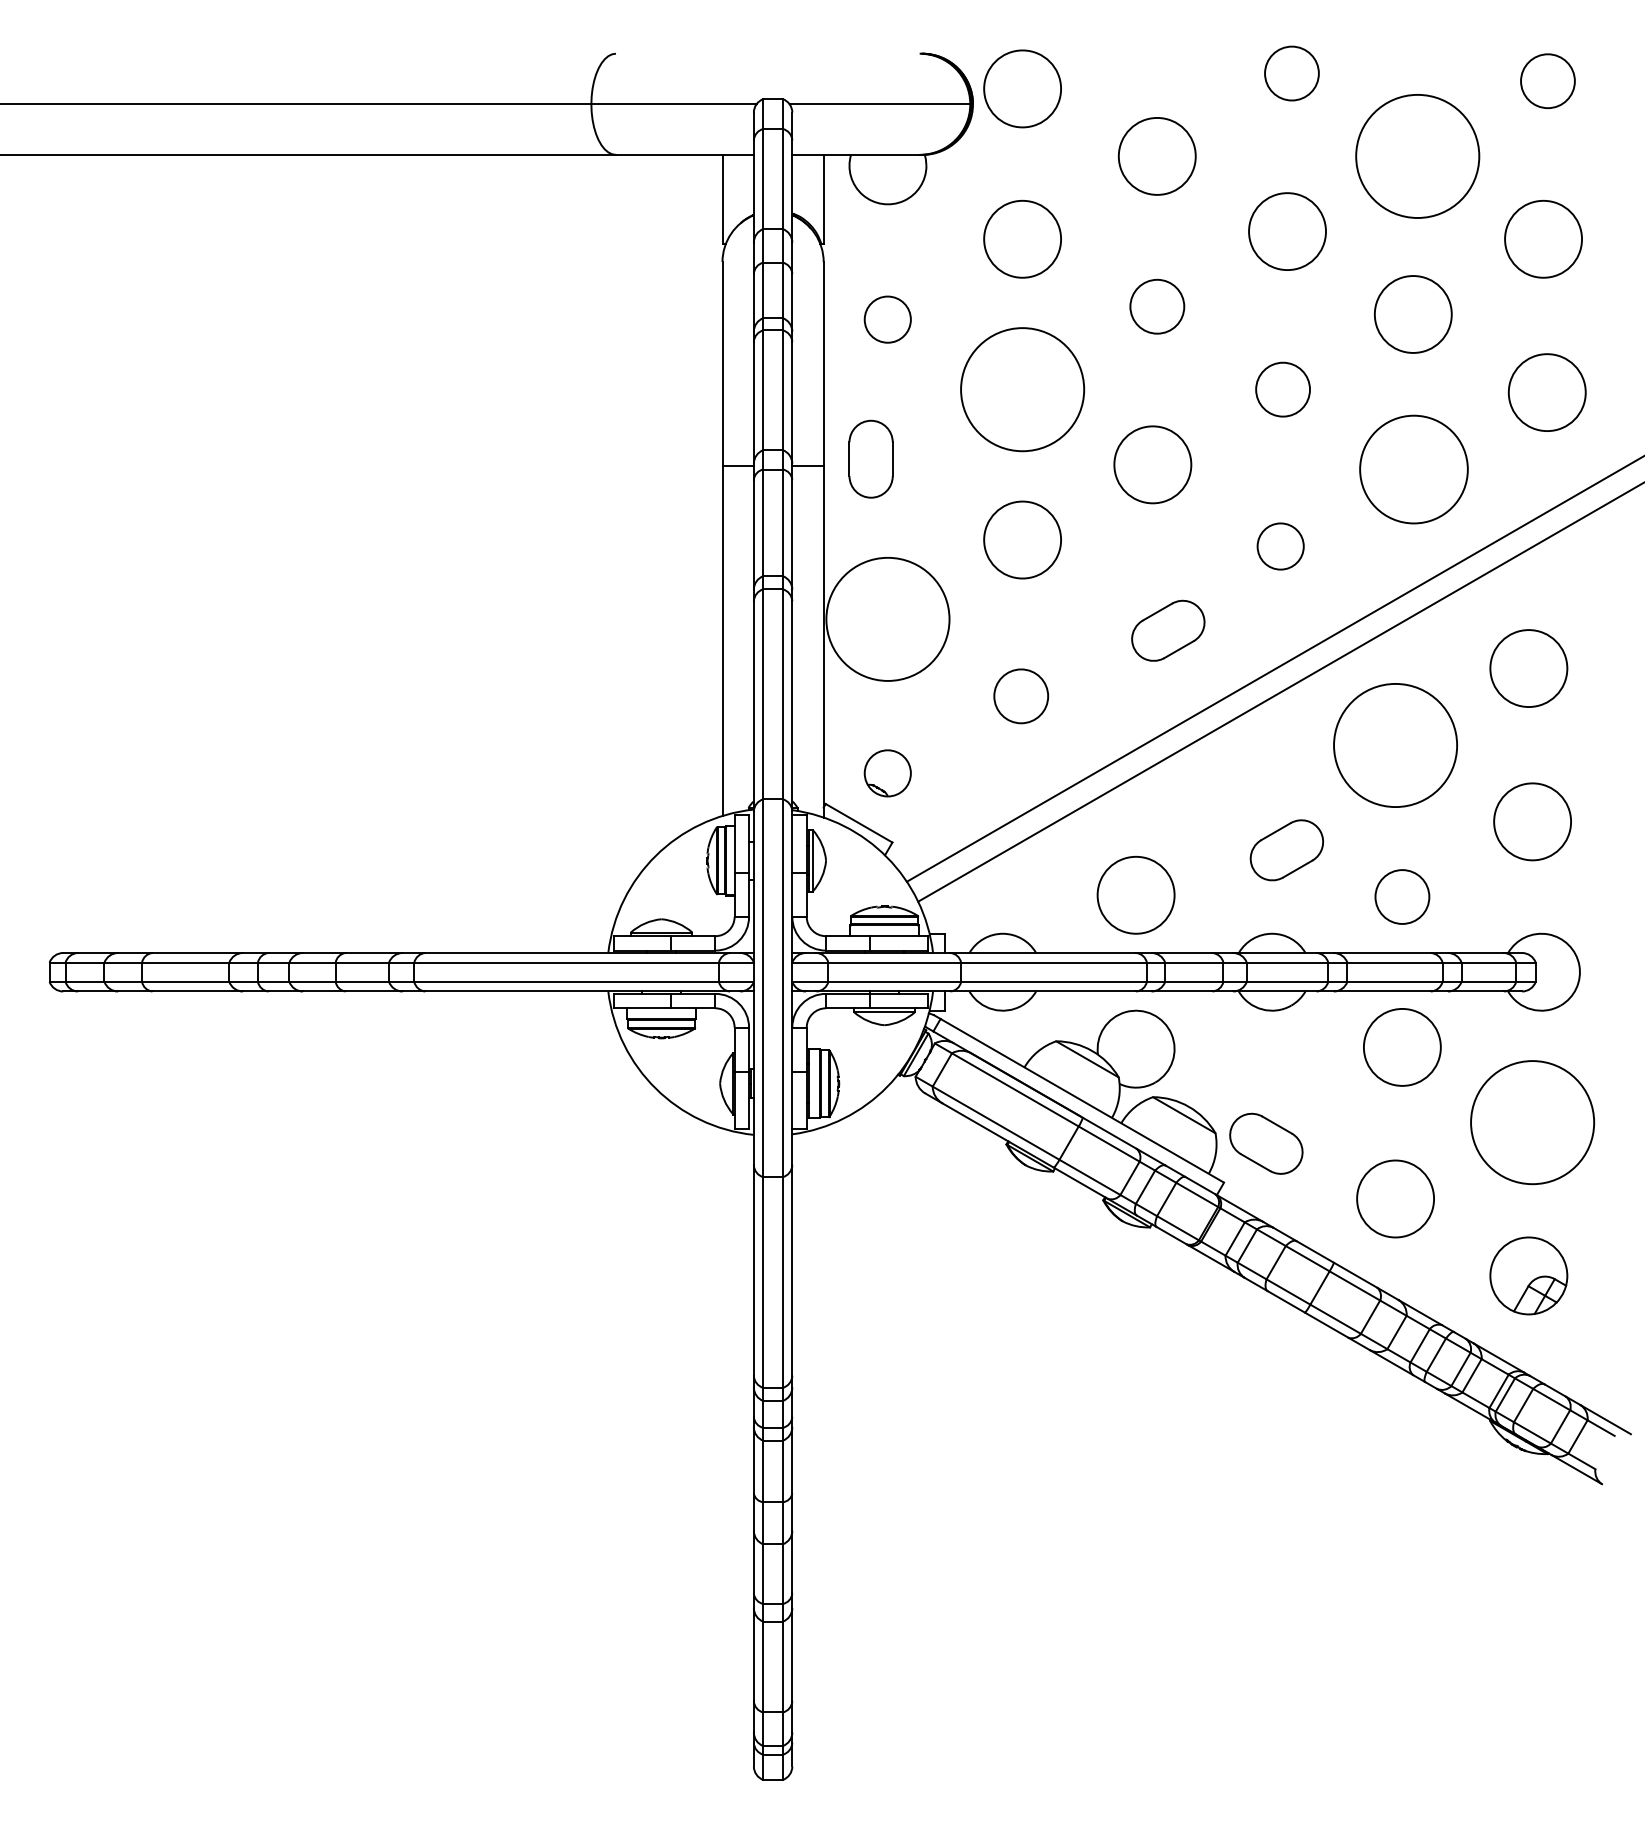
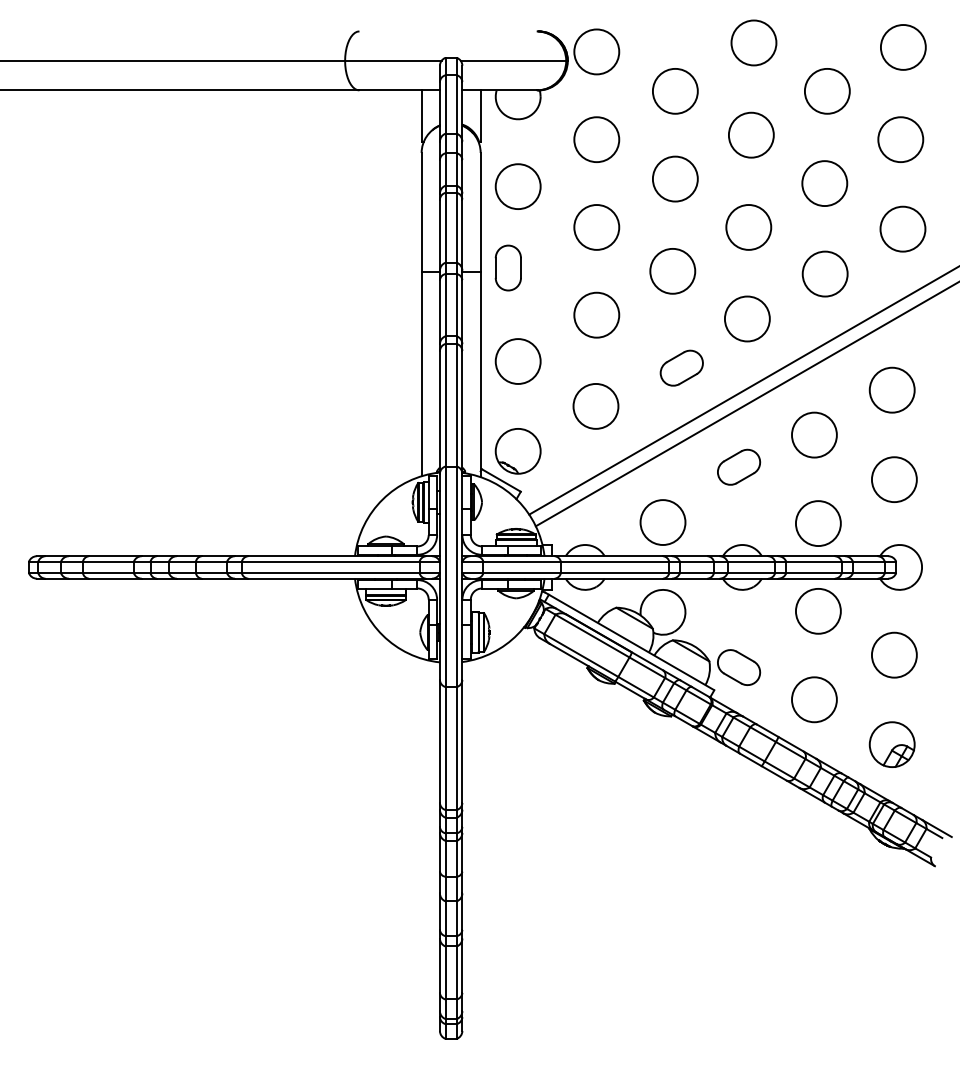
circle: (1291, 72) -> (753, 42), size x1.43
circle: (1546, 81) -> (902, 47), size x1.43
circle: (1416, 154) -> (826, 90), size x0.62
circle: (1157, 305) -> (675, 178), size x1.43
circle: (886, 319) -> (517, 186), size x1.67
circle: (1022, 389) -> (596, 227), size x0.62
circle: (1282, 389) -> (748, 227), size x1.43
circle: (1412, 468) -> (824, 273), size x0.71
circle: (1279, 545) -> (746, 318), size x1.67
circle: (886, 619) -> (517, 361), size x0.62
circle: (1020, 696) -> (595, 406), size x1.43
circle: (1395, 744) -> (814, 434), size x0.62
part: (886, 773) -> (517, 451), size x1.67
part: (1287, 848) -> (739, 466), moved
circle: (1402, 896) -> (818, 523), size x1.43
circle: (1531, 1121) -> (893, 654), size x0.62

